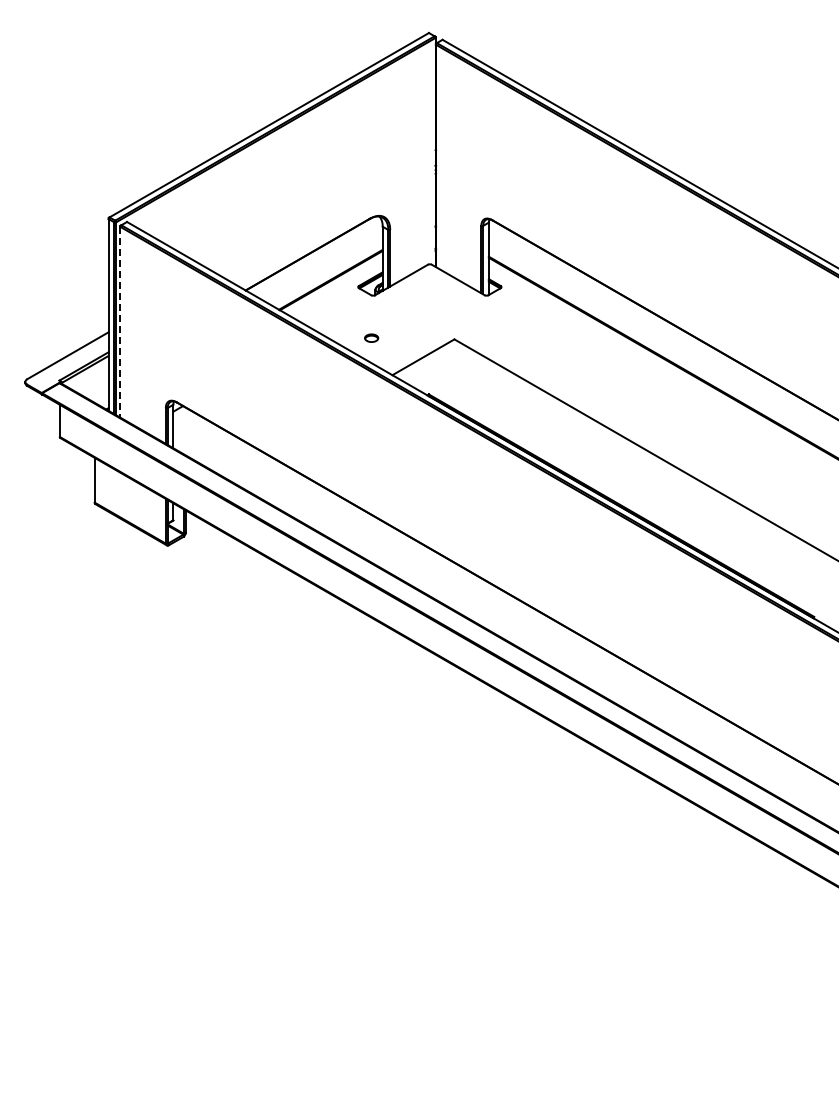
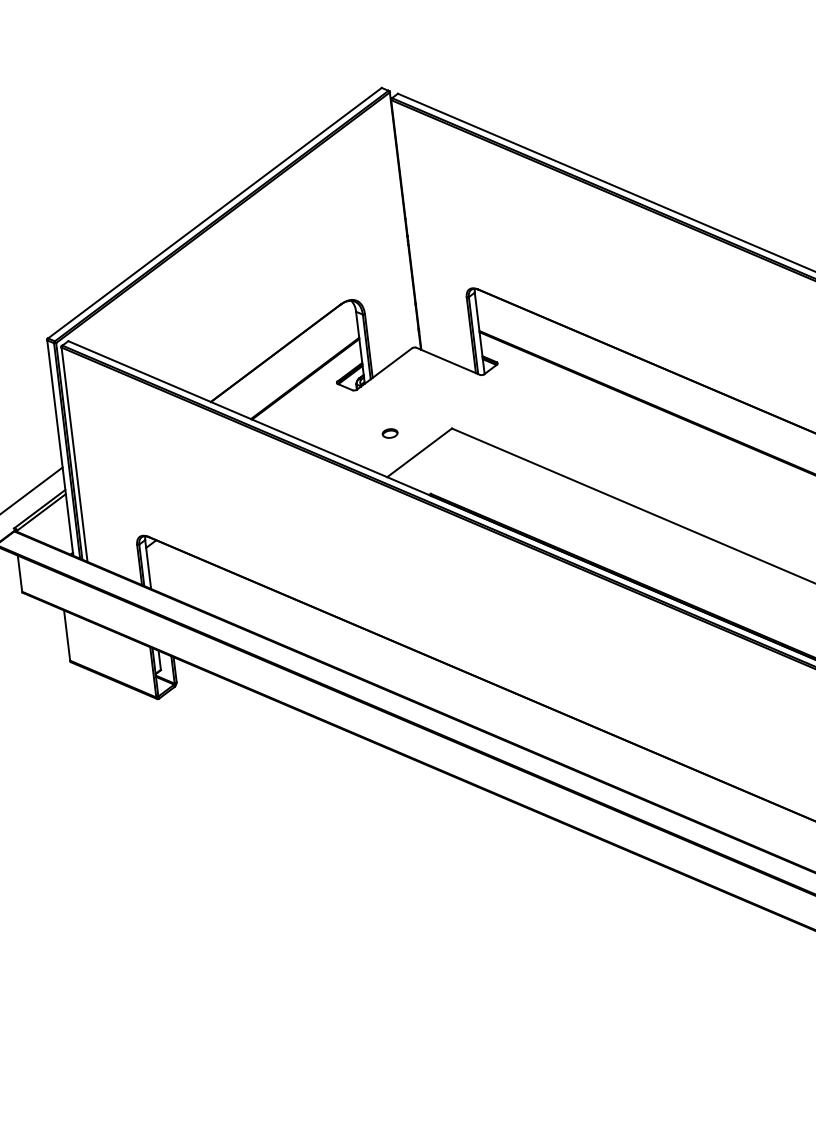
line: (120, 322) -> (74, 454), dashed -> solid
part: (371, 337) -> (389, 432), moved

